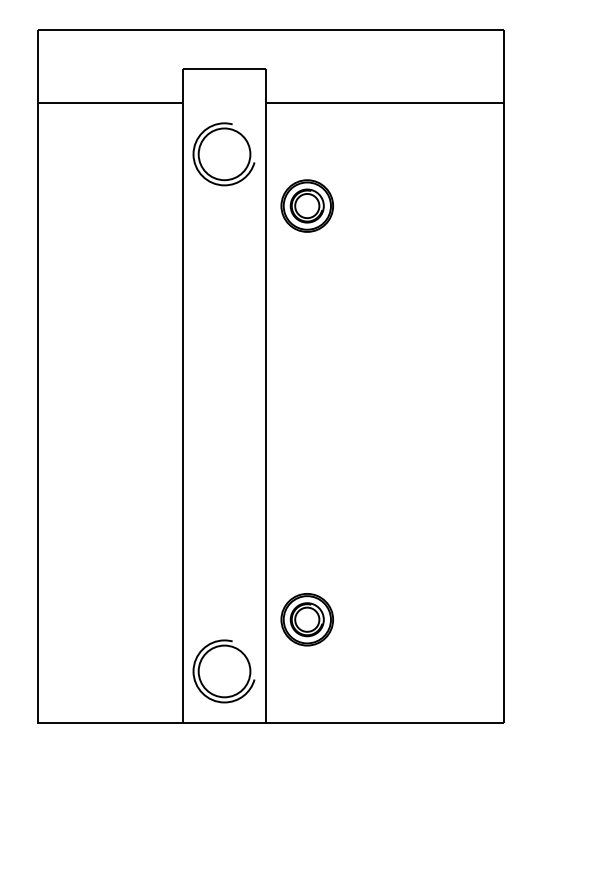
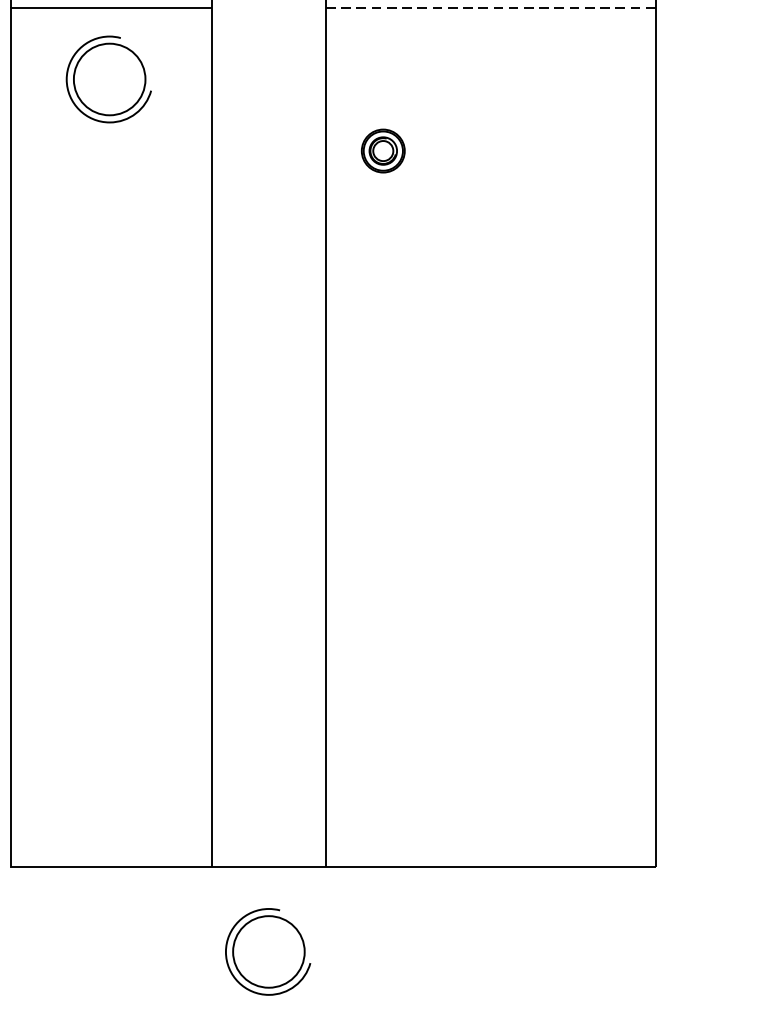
line: (384, 102) -> (490, 7), solid -> dashed
part: (223, 154) -> (108, 79), moved
part: (306, 205) -> (382, 150), size x0.6
part: (306, 619) -> (382, 723), removed
part: (223, 671) -> (267, 952), moved

